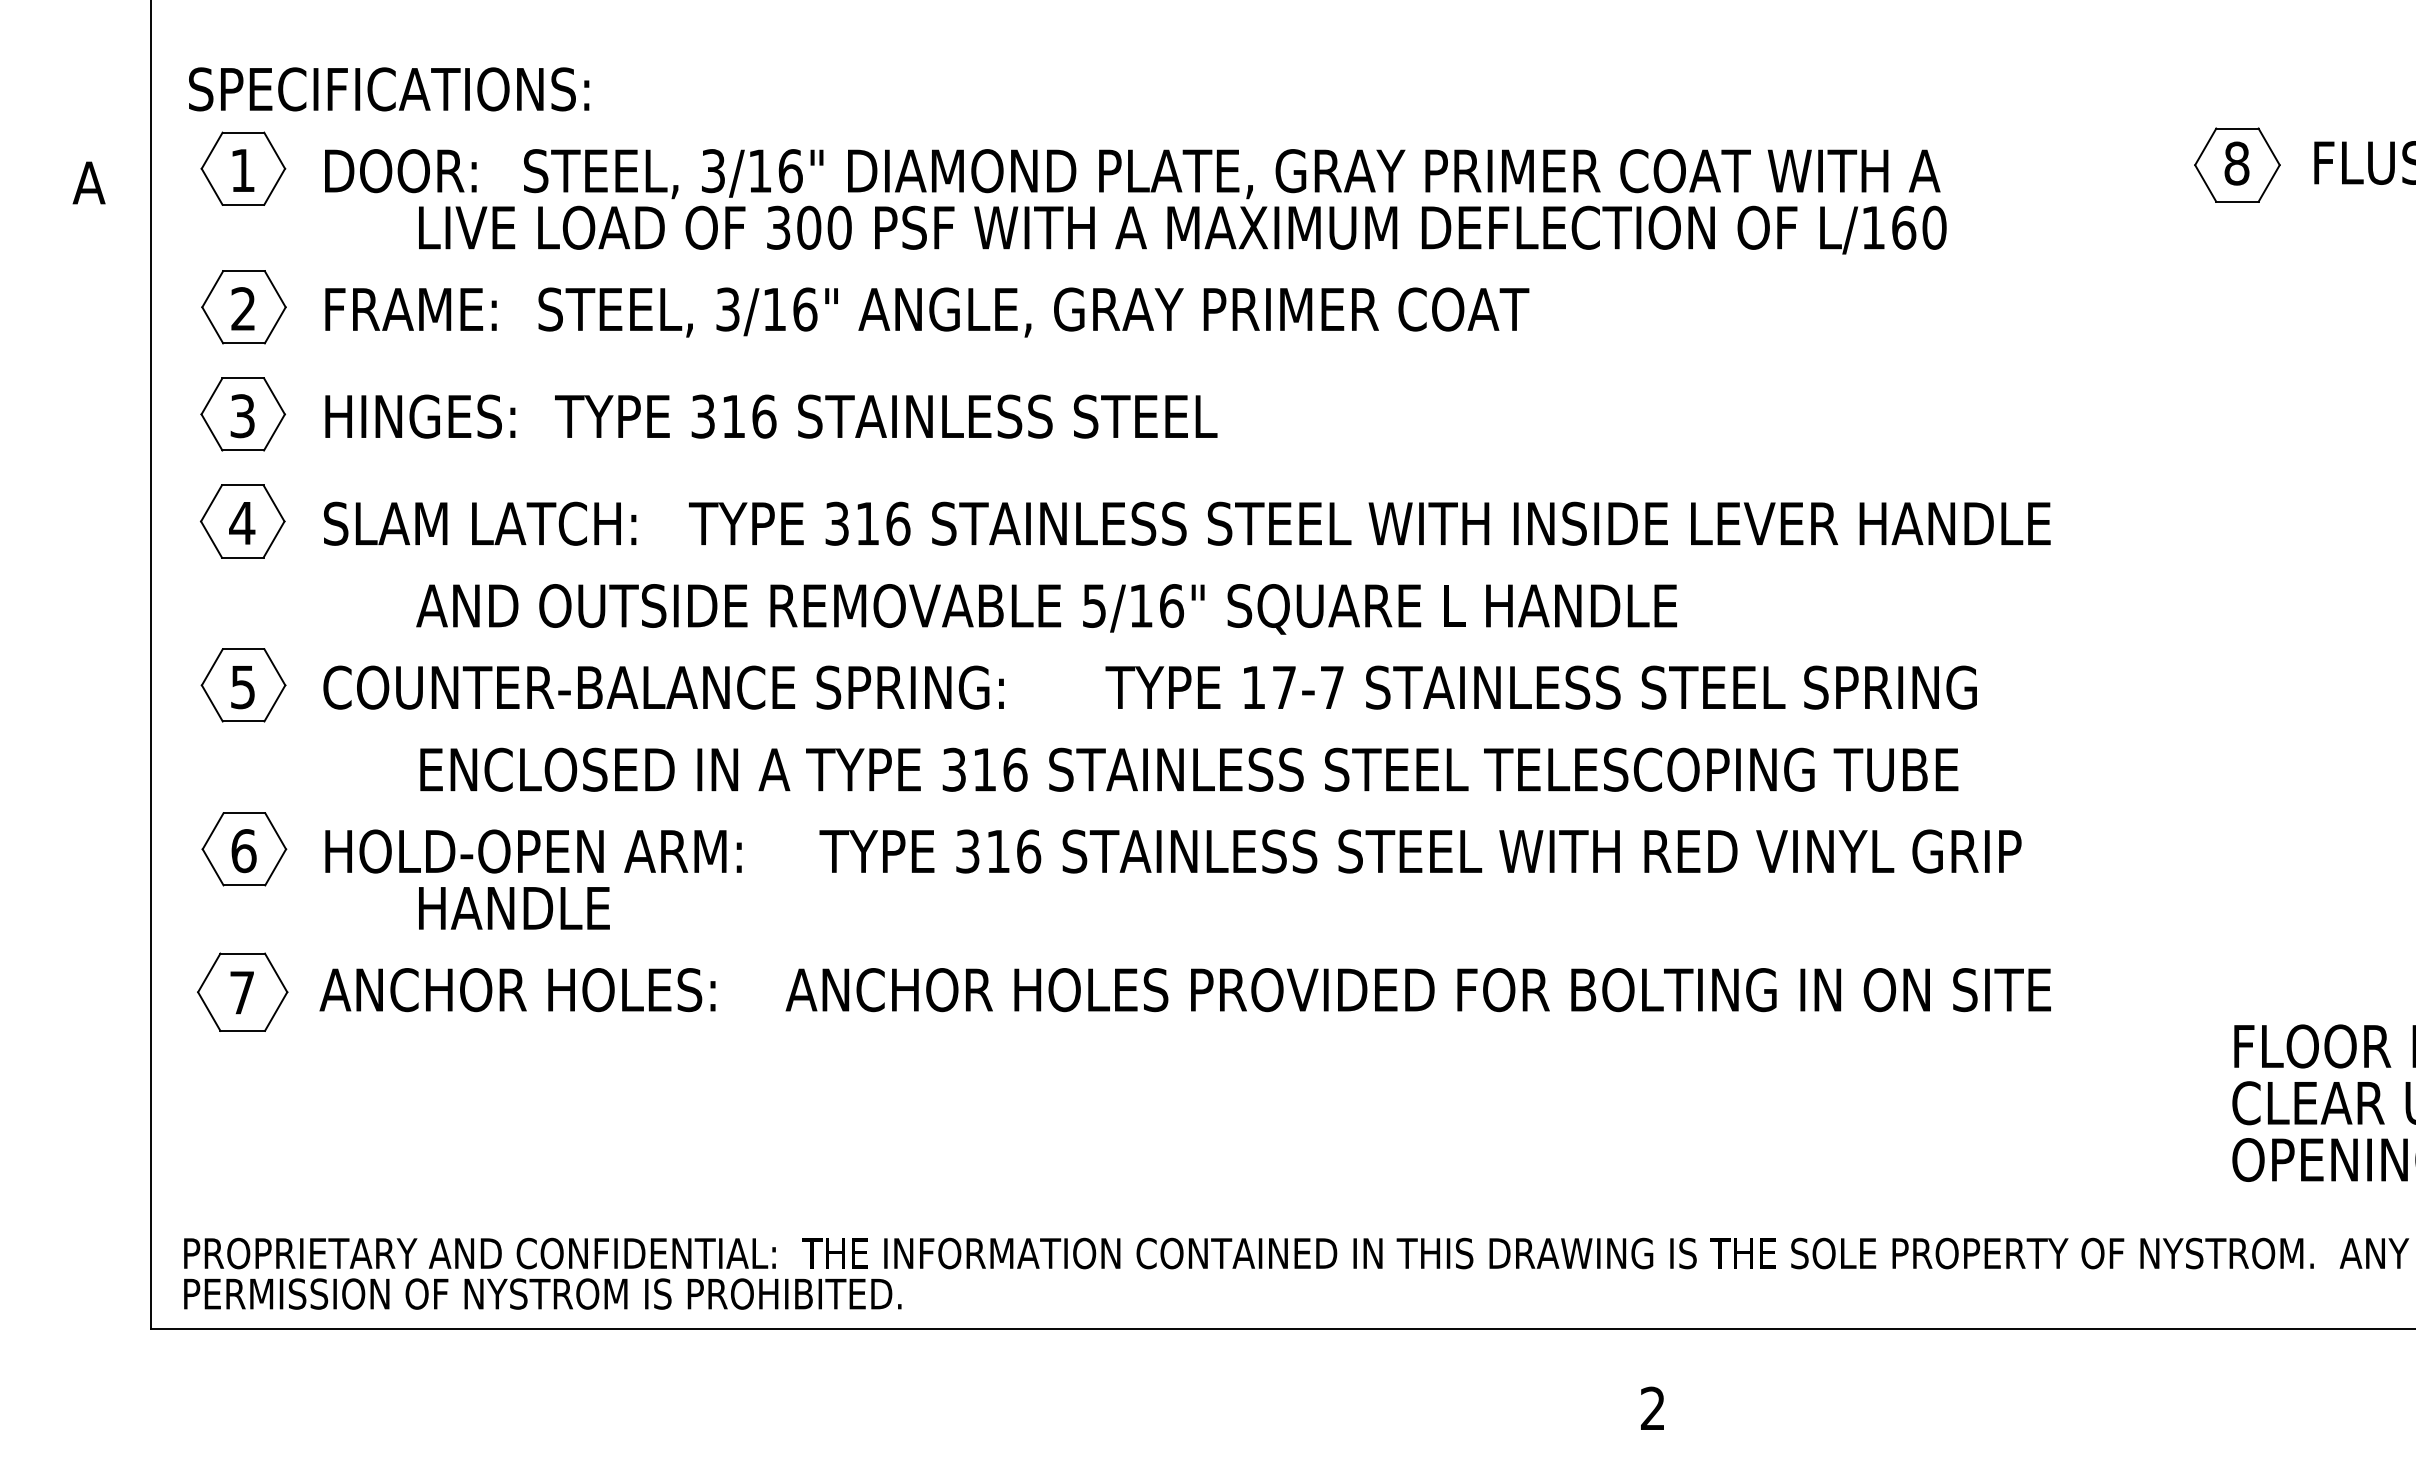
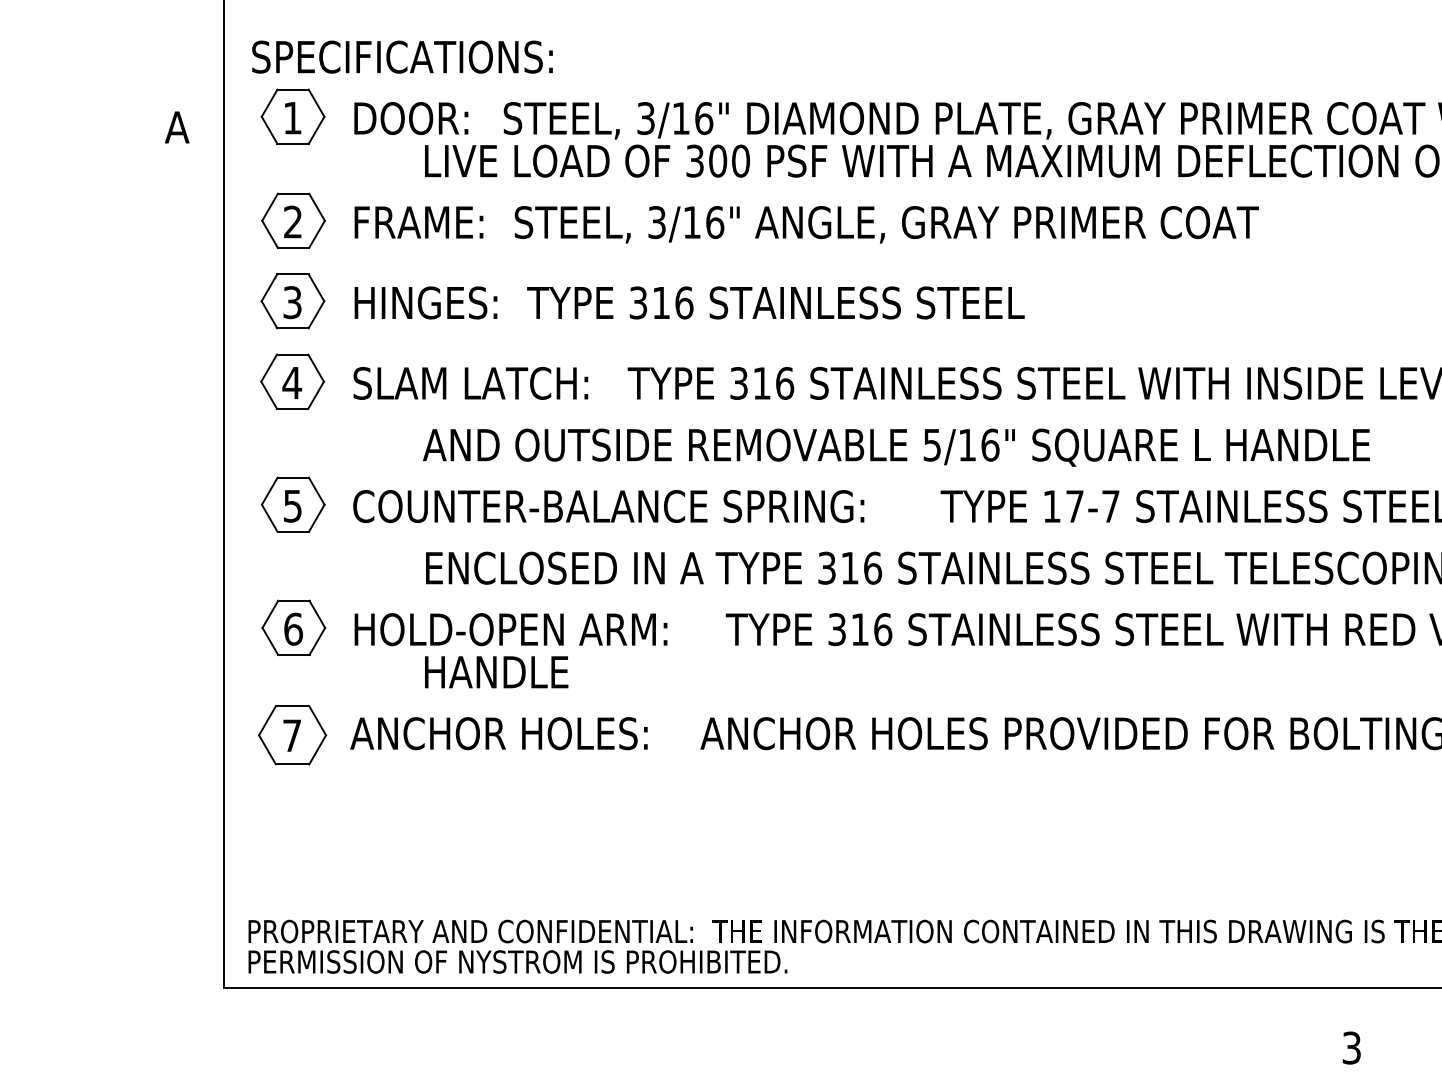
text: (1652, 1408) -> (1351, 1047), 2 -> 3

